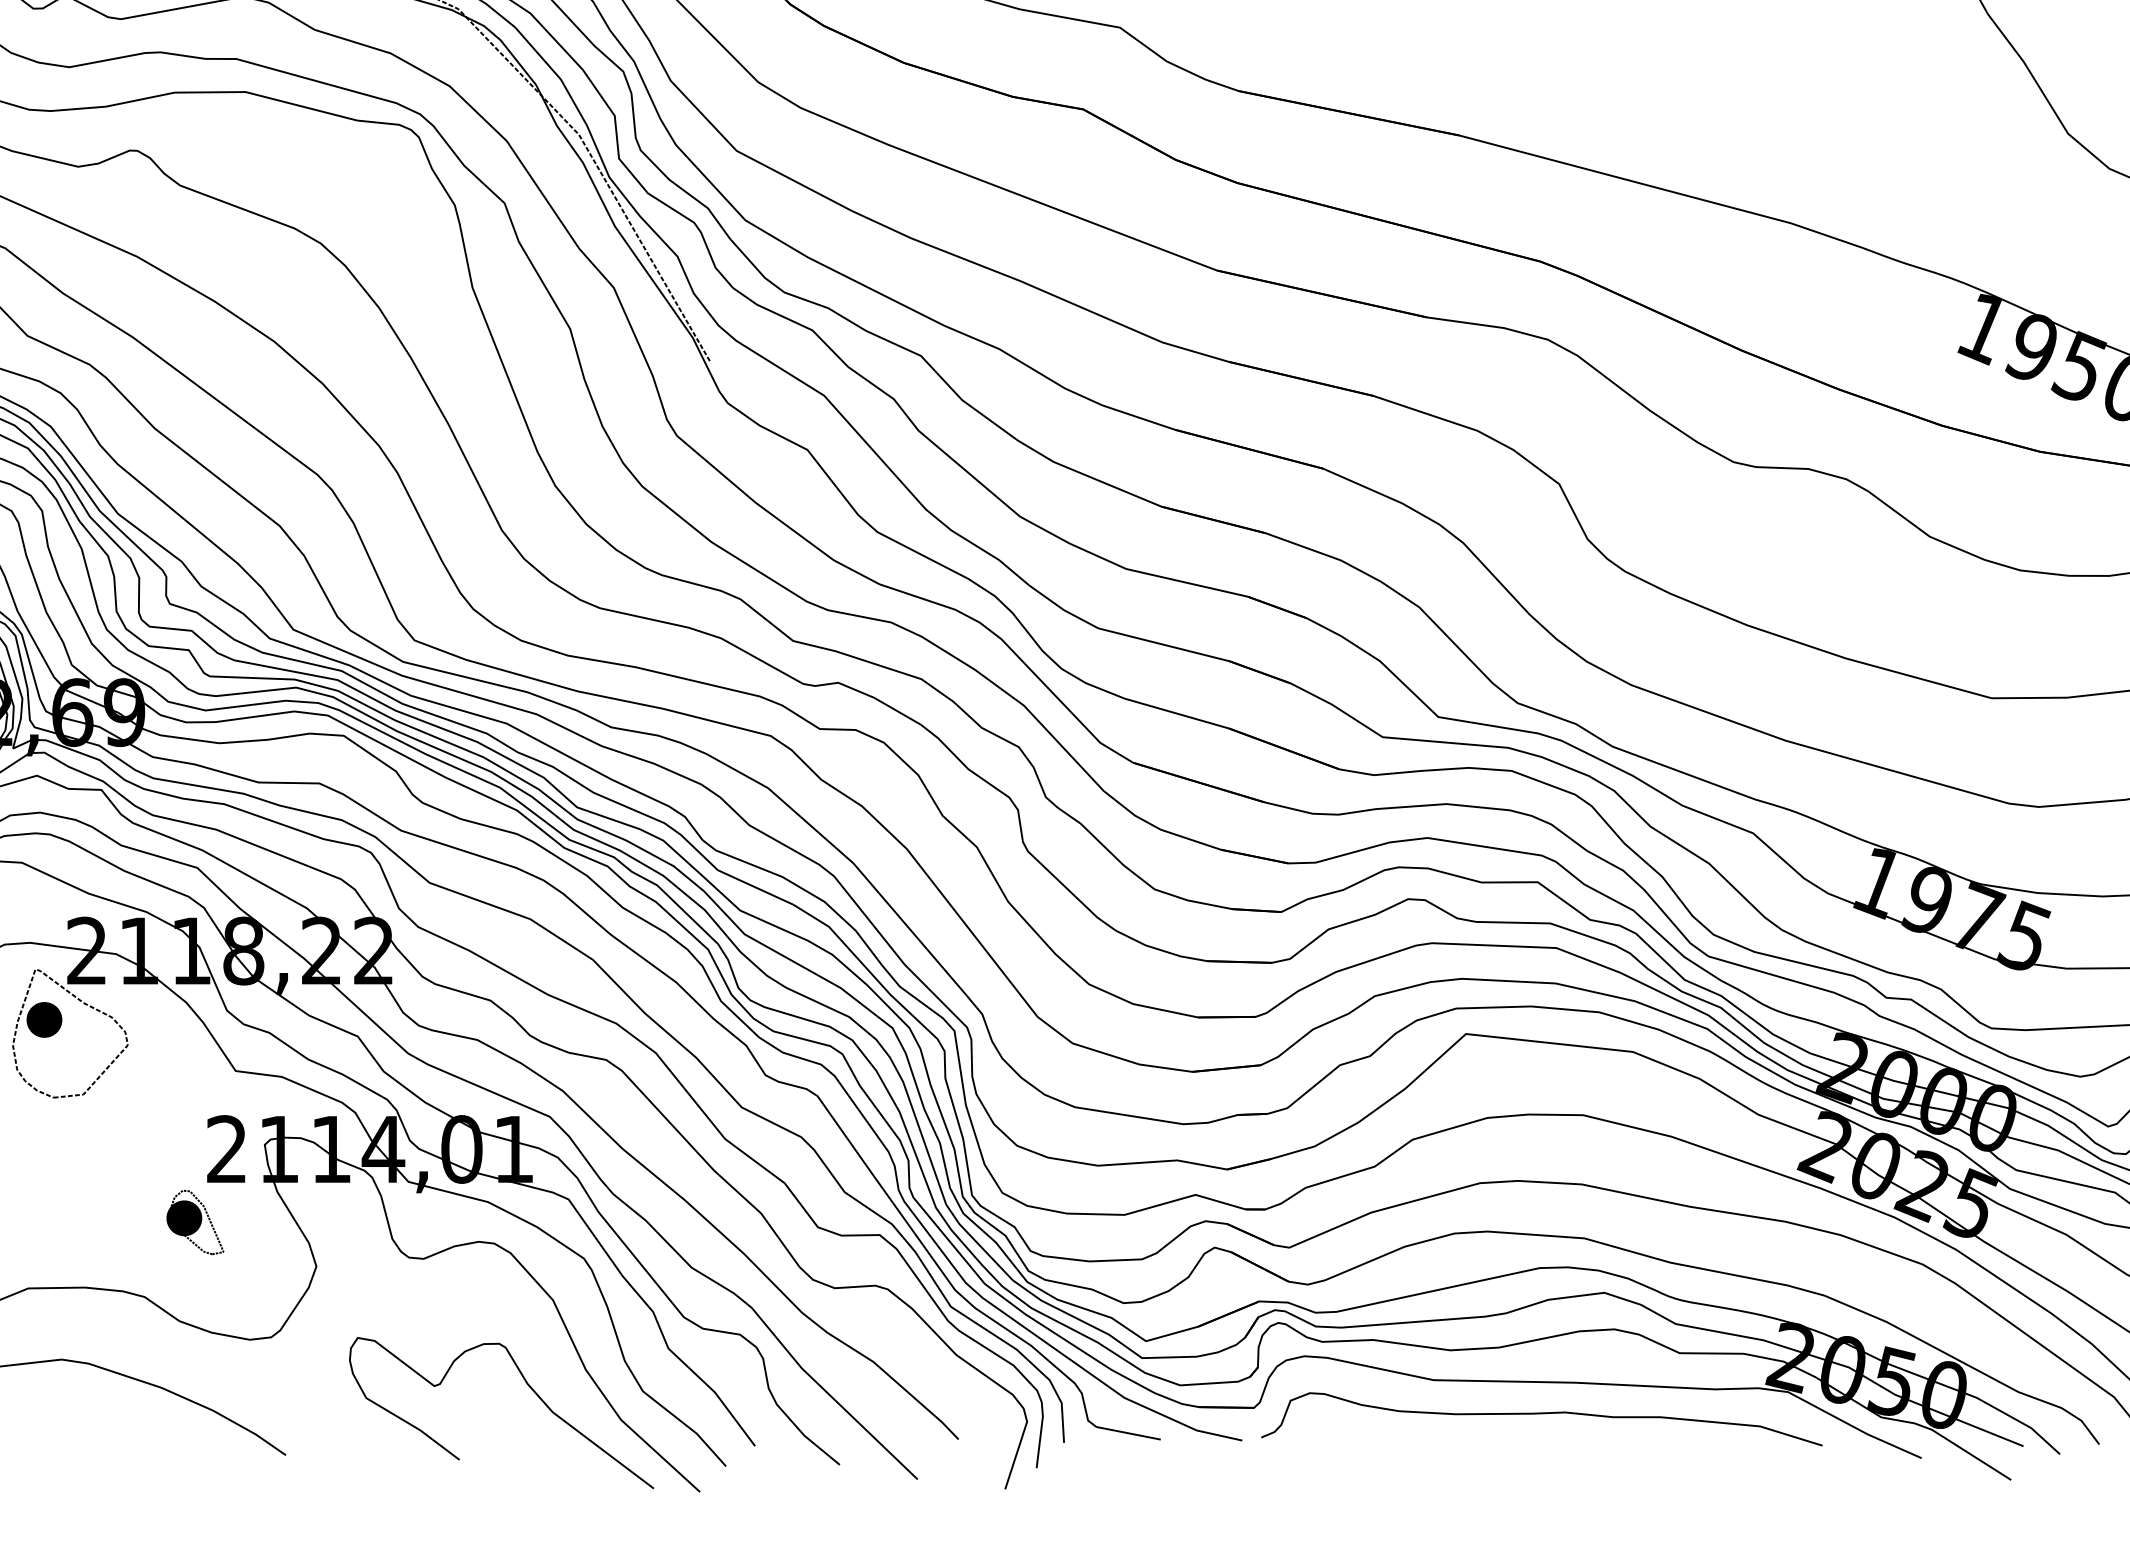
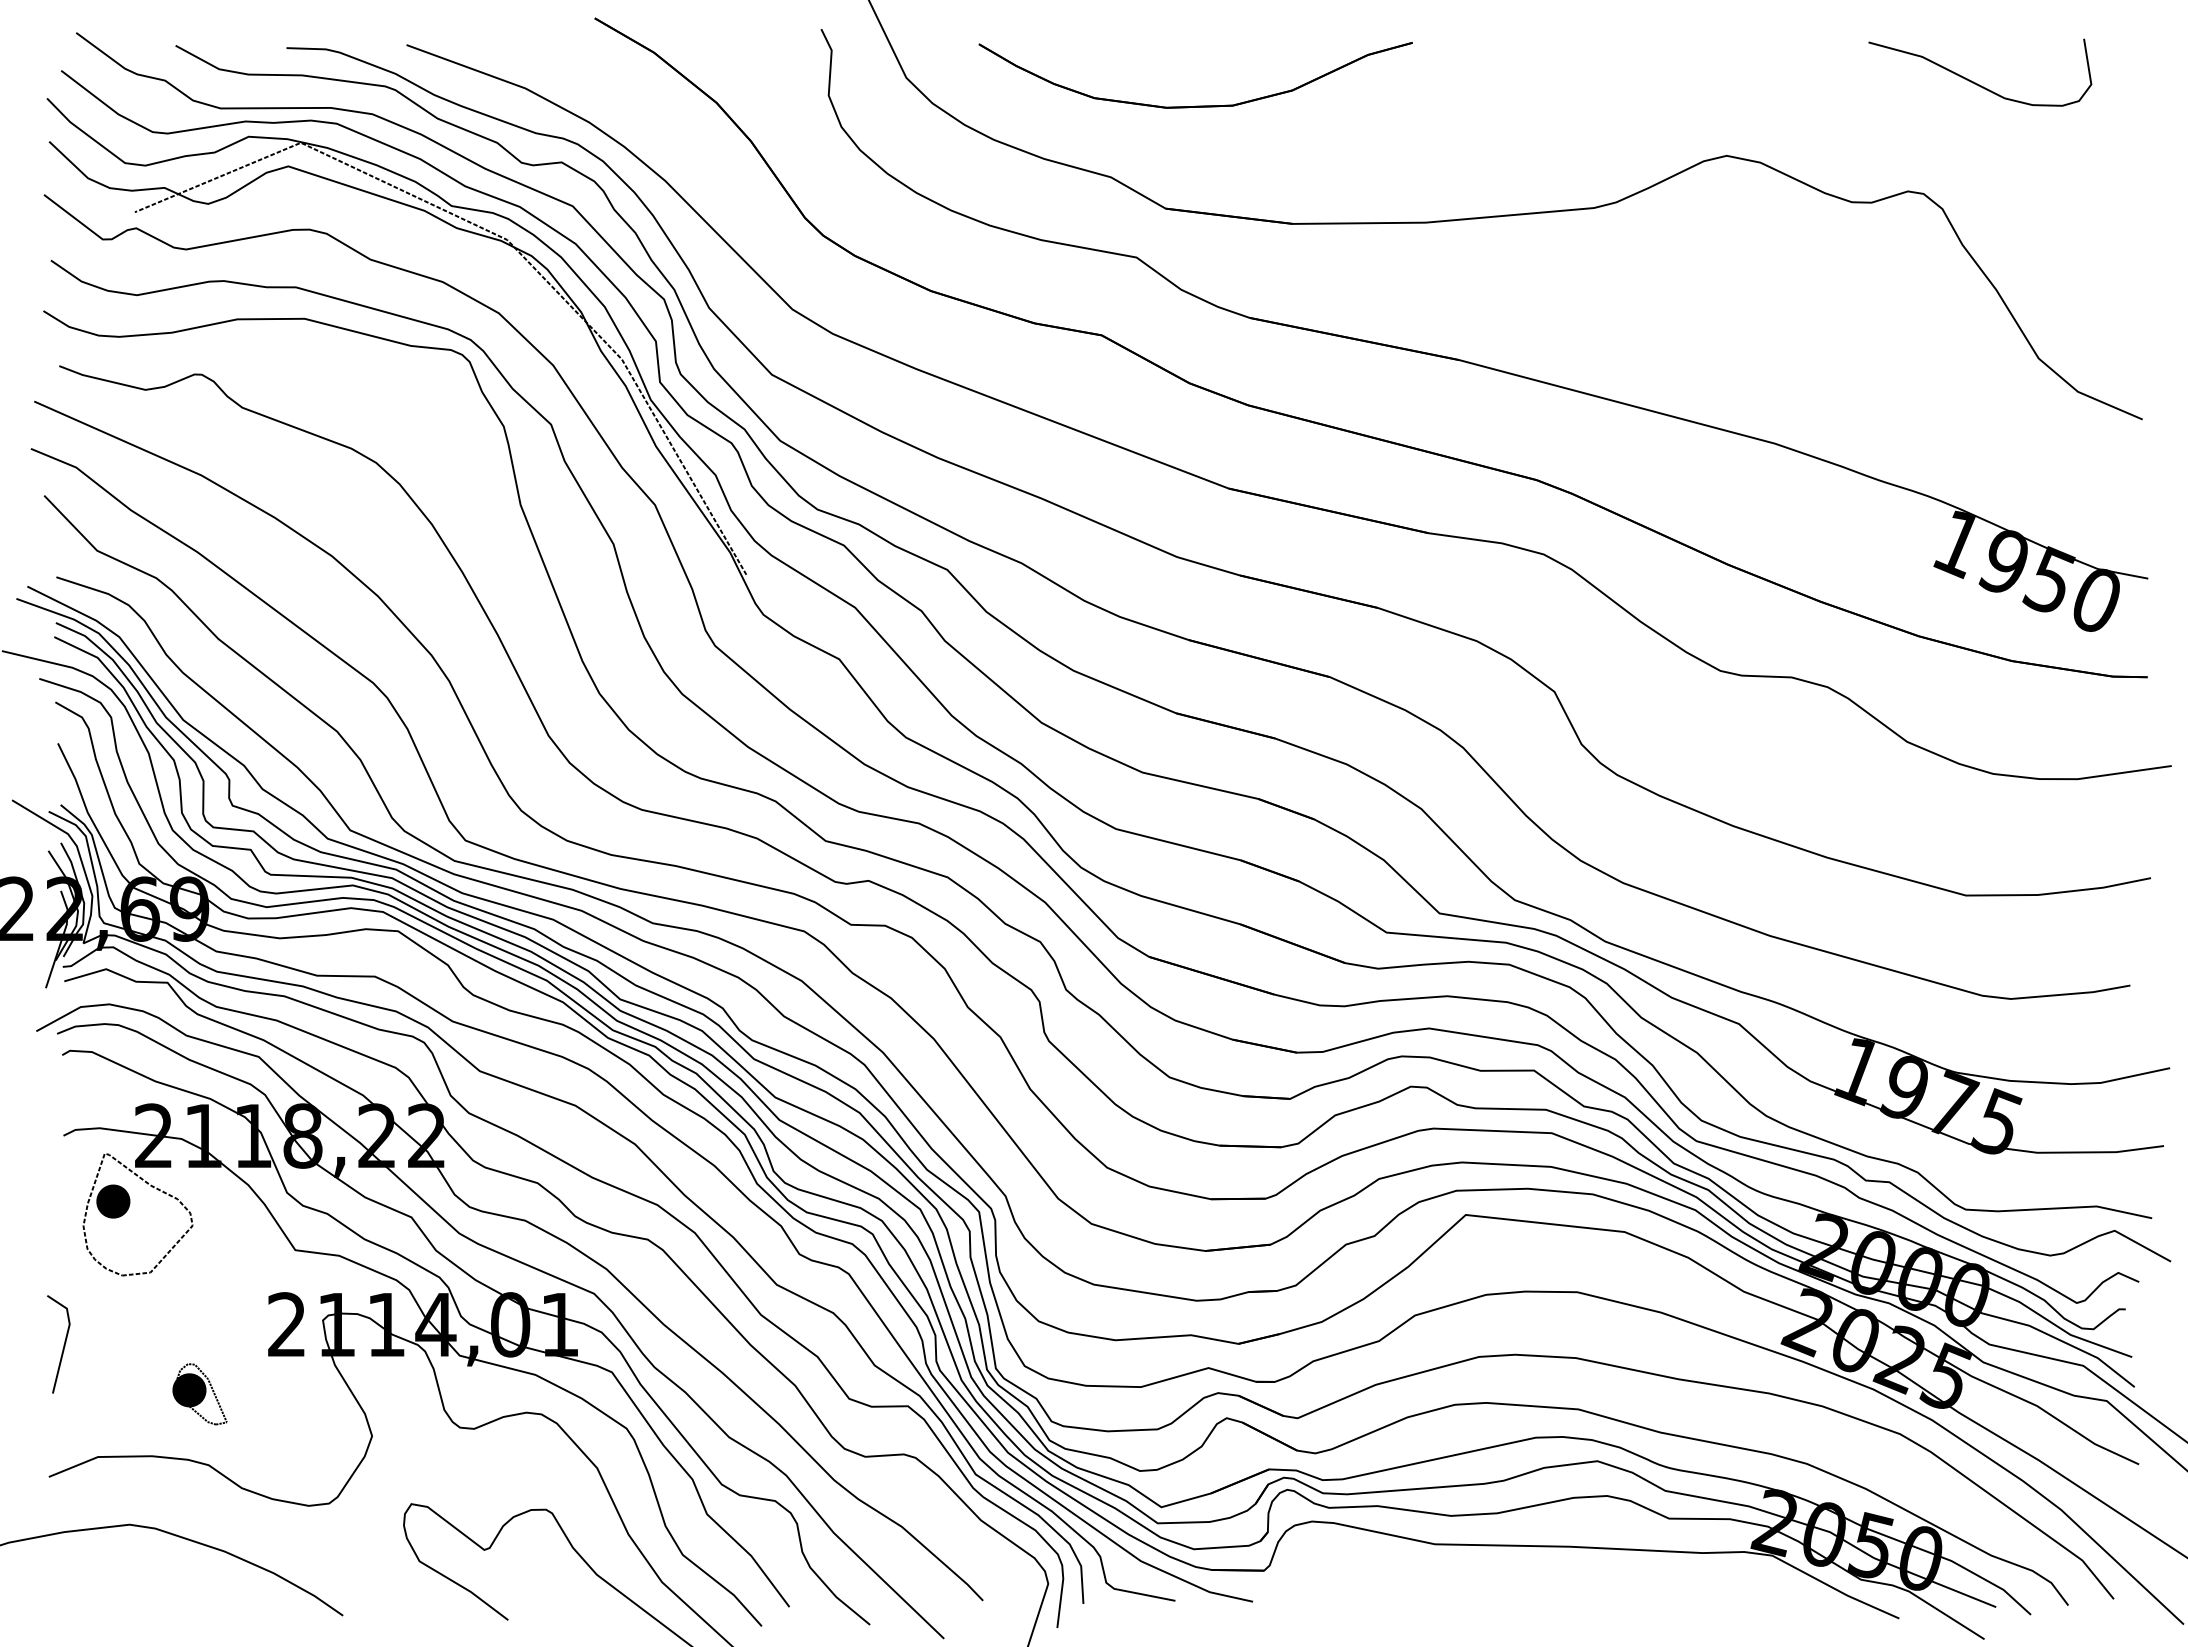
part: (194, 1222) -> (199, 1394), moved
curve: (1541, 1414) -> (1537, 1576), removed

